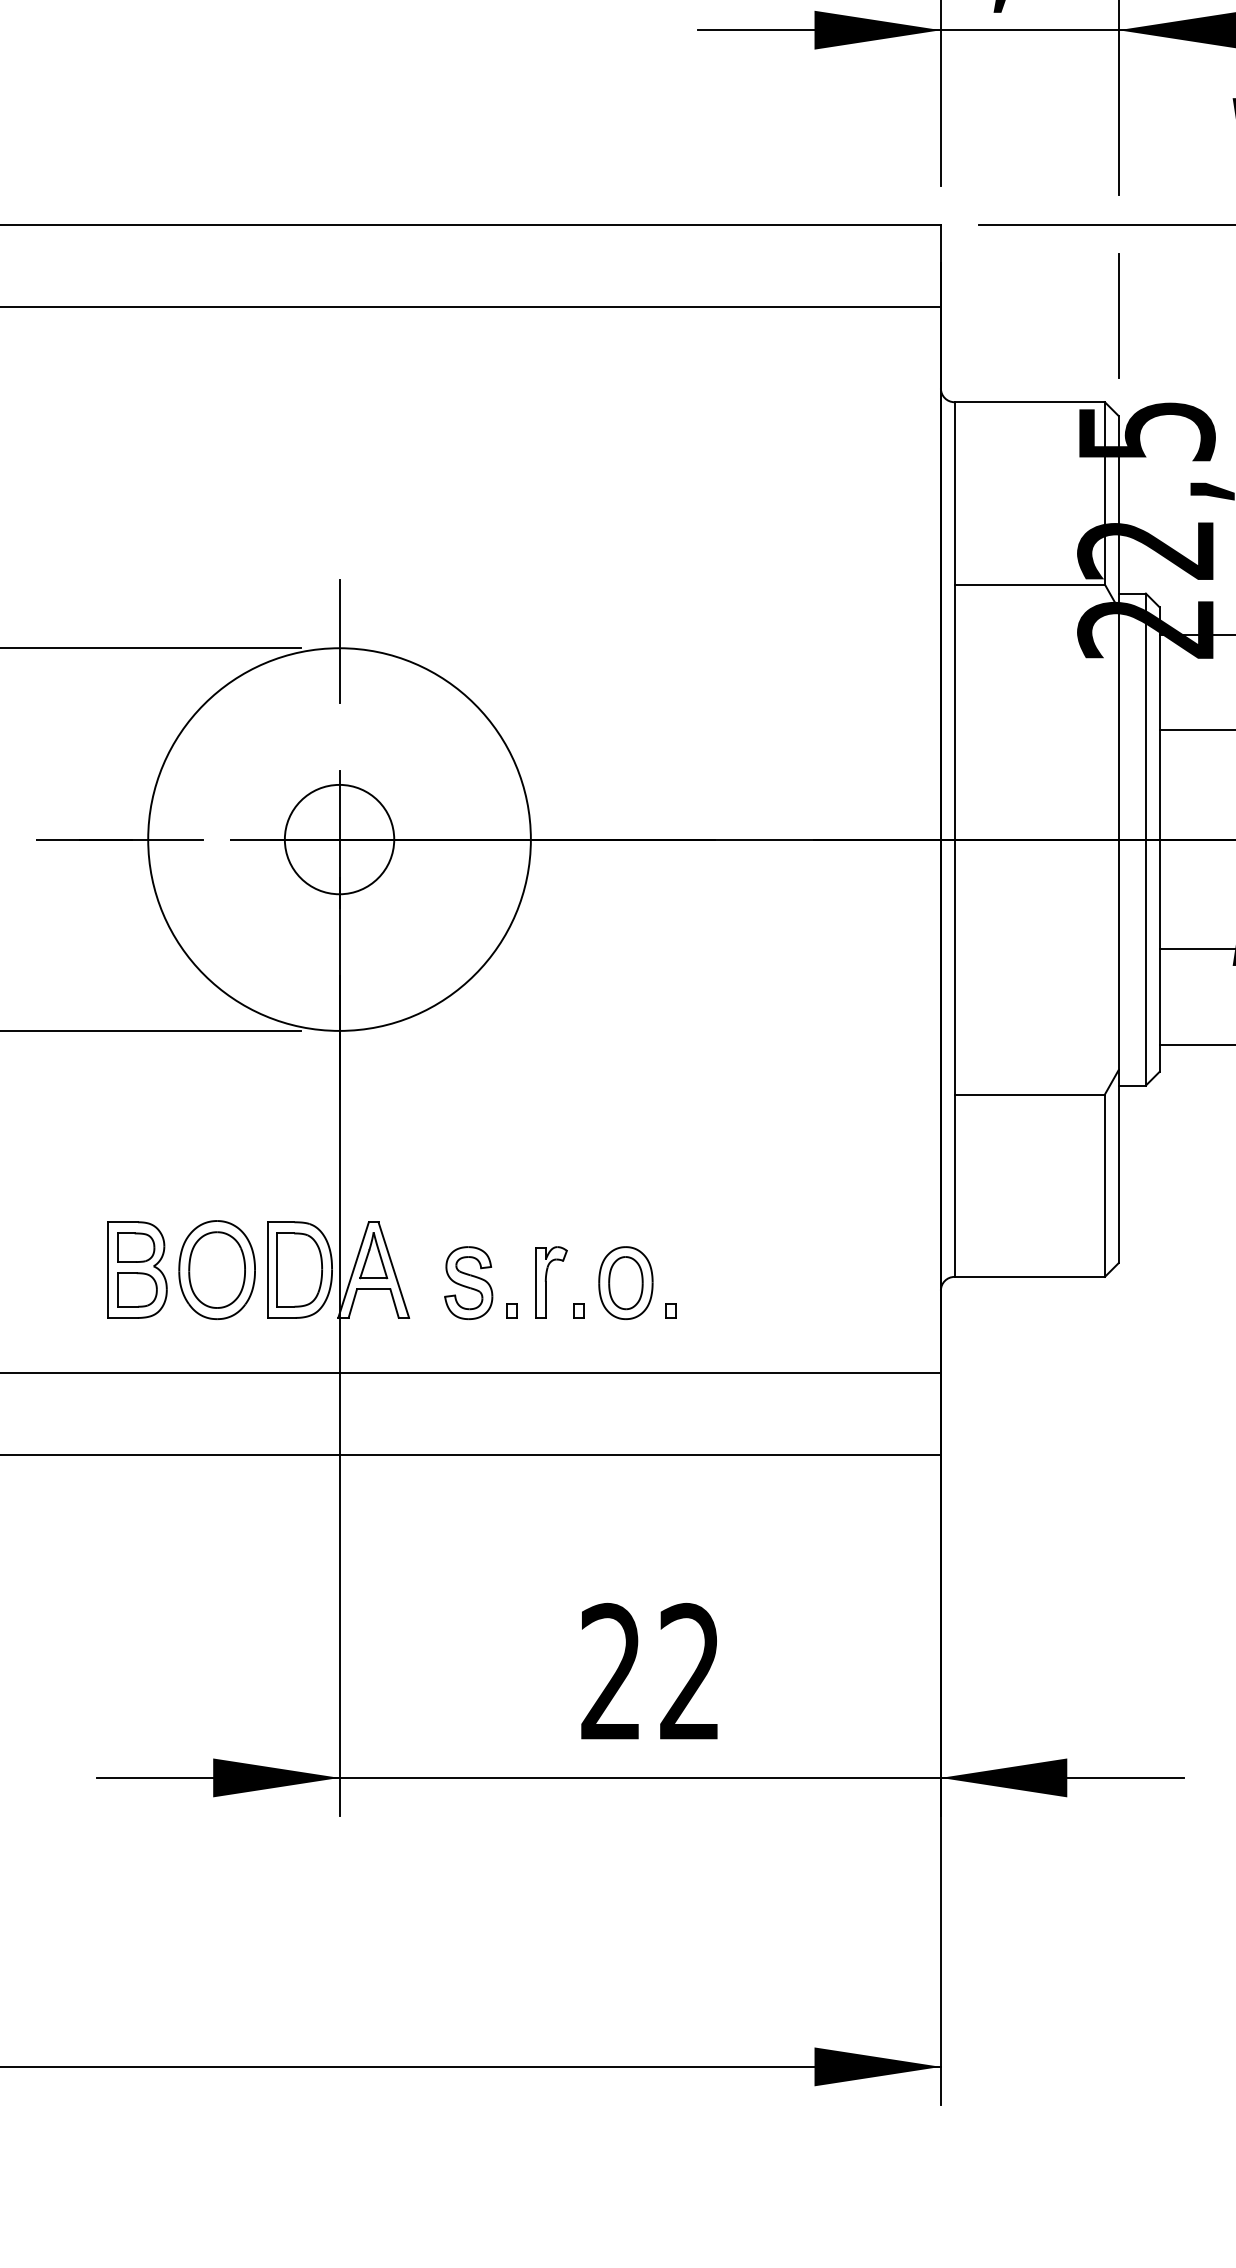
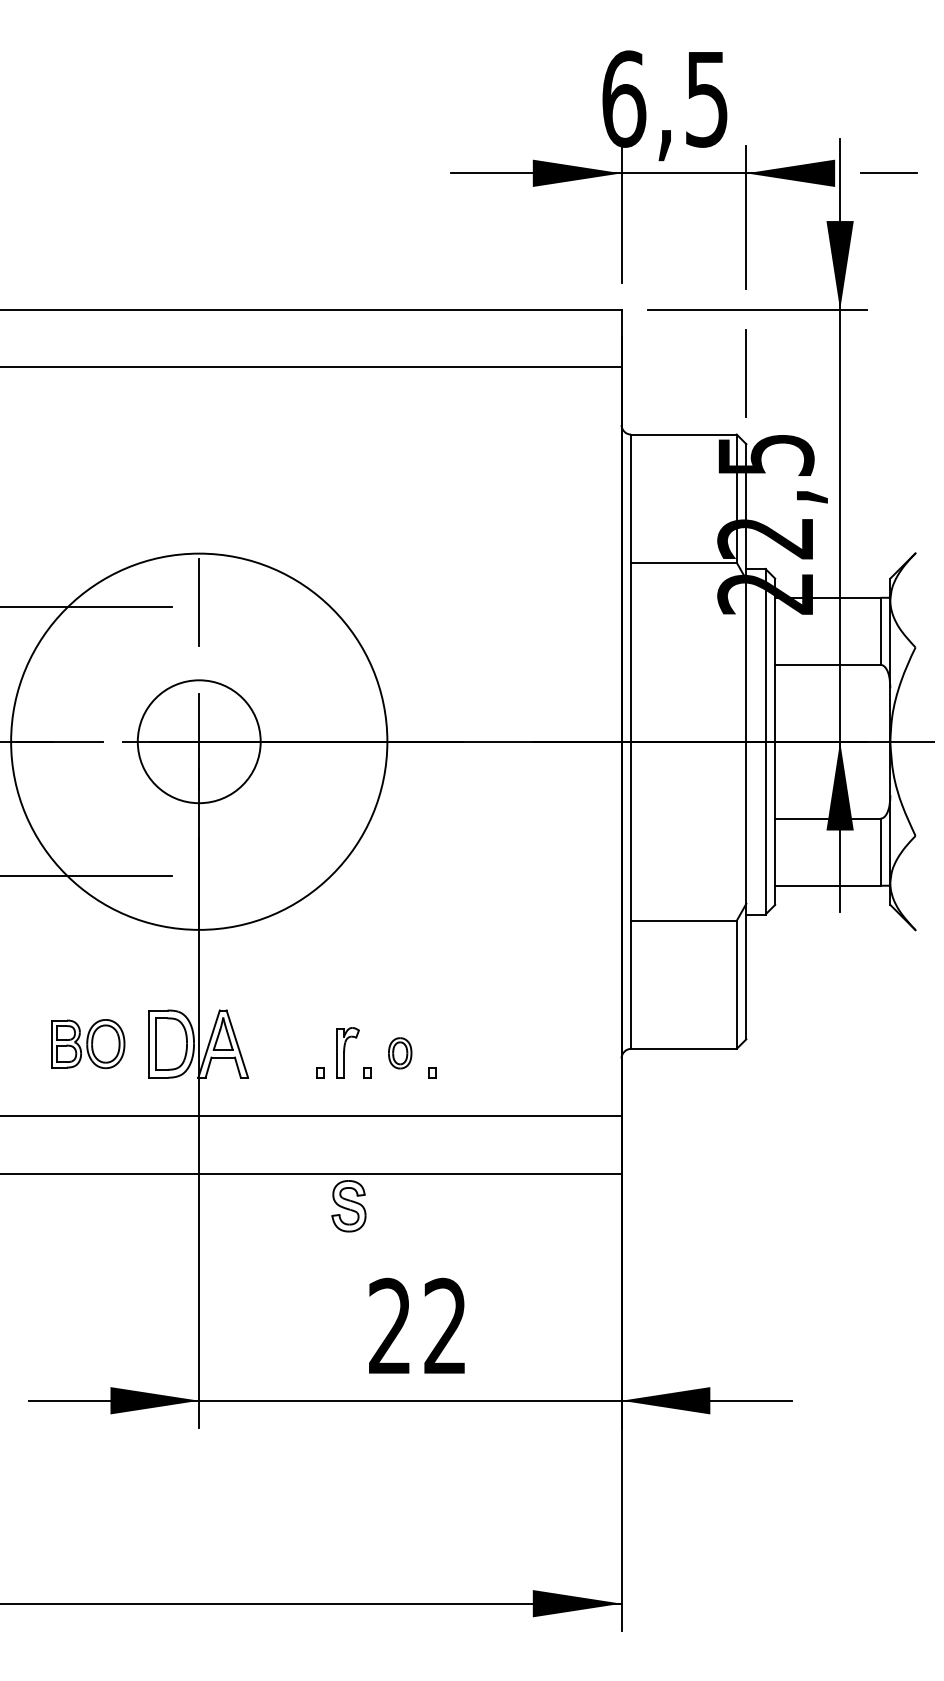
circle: (338, 839) -> (198, 741), size x1.4
circle: (338, 839) -> (198, 741), size x1.6
part: (181, 1269) -> (88, 1043), size x0.7
part: (468, 1283) -> (348, 1206), moved
part: (624, 1283) -> (399, 1053), size x0.6

